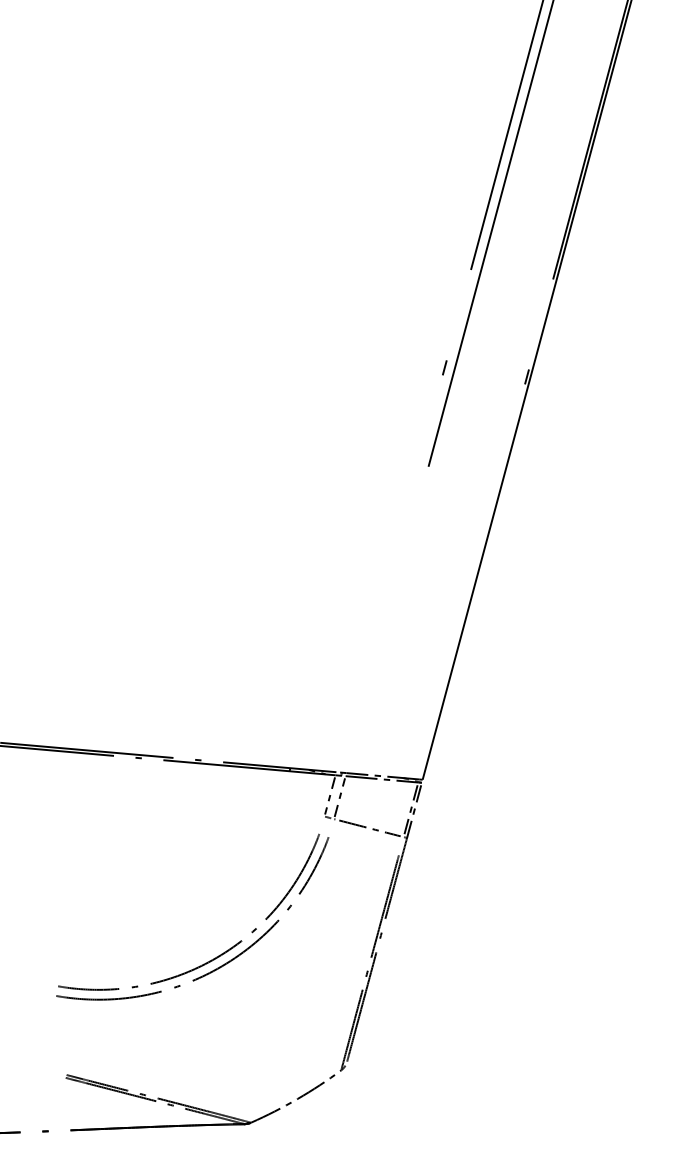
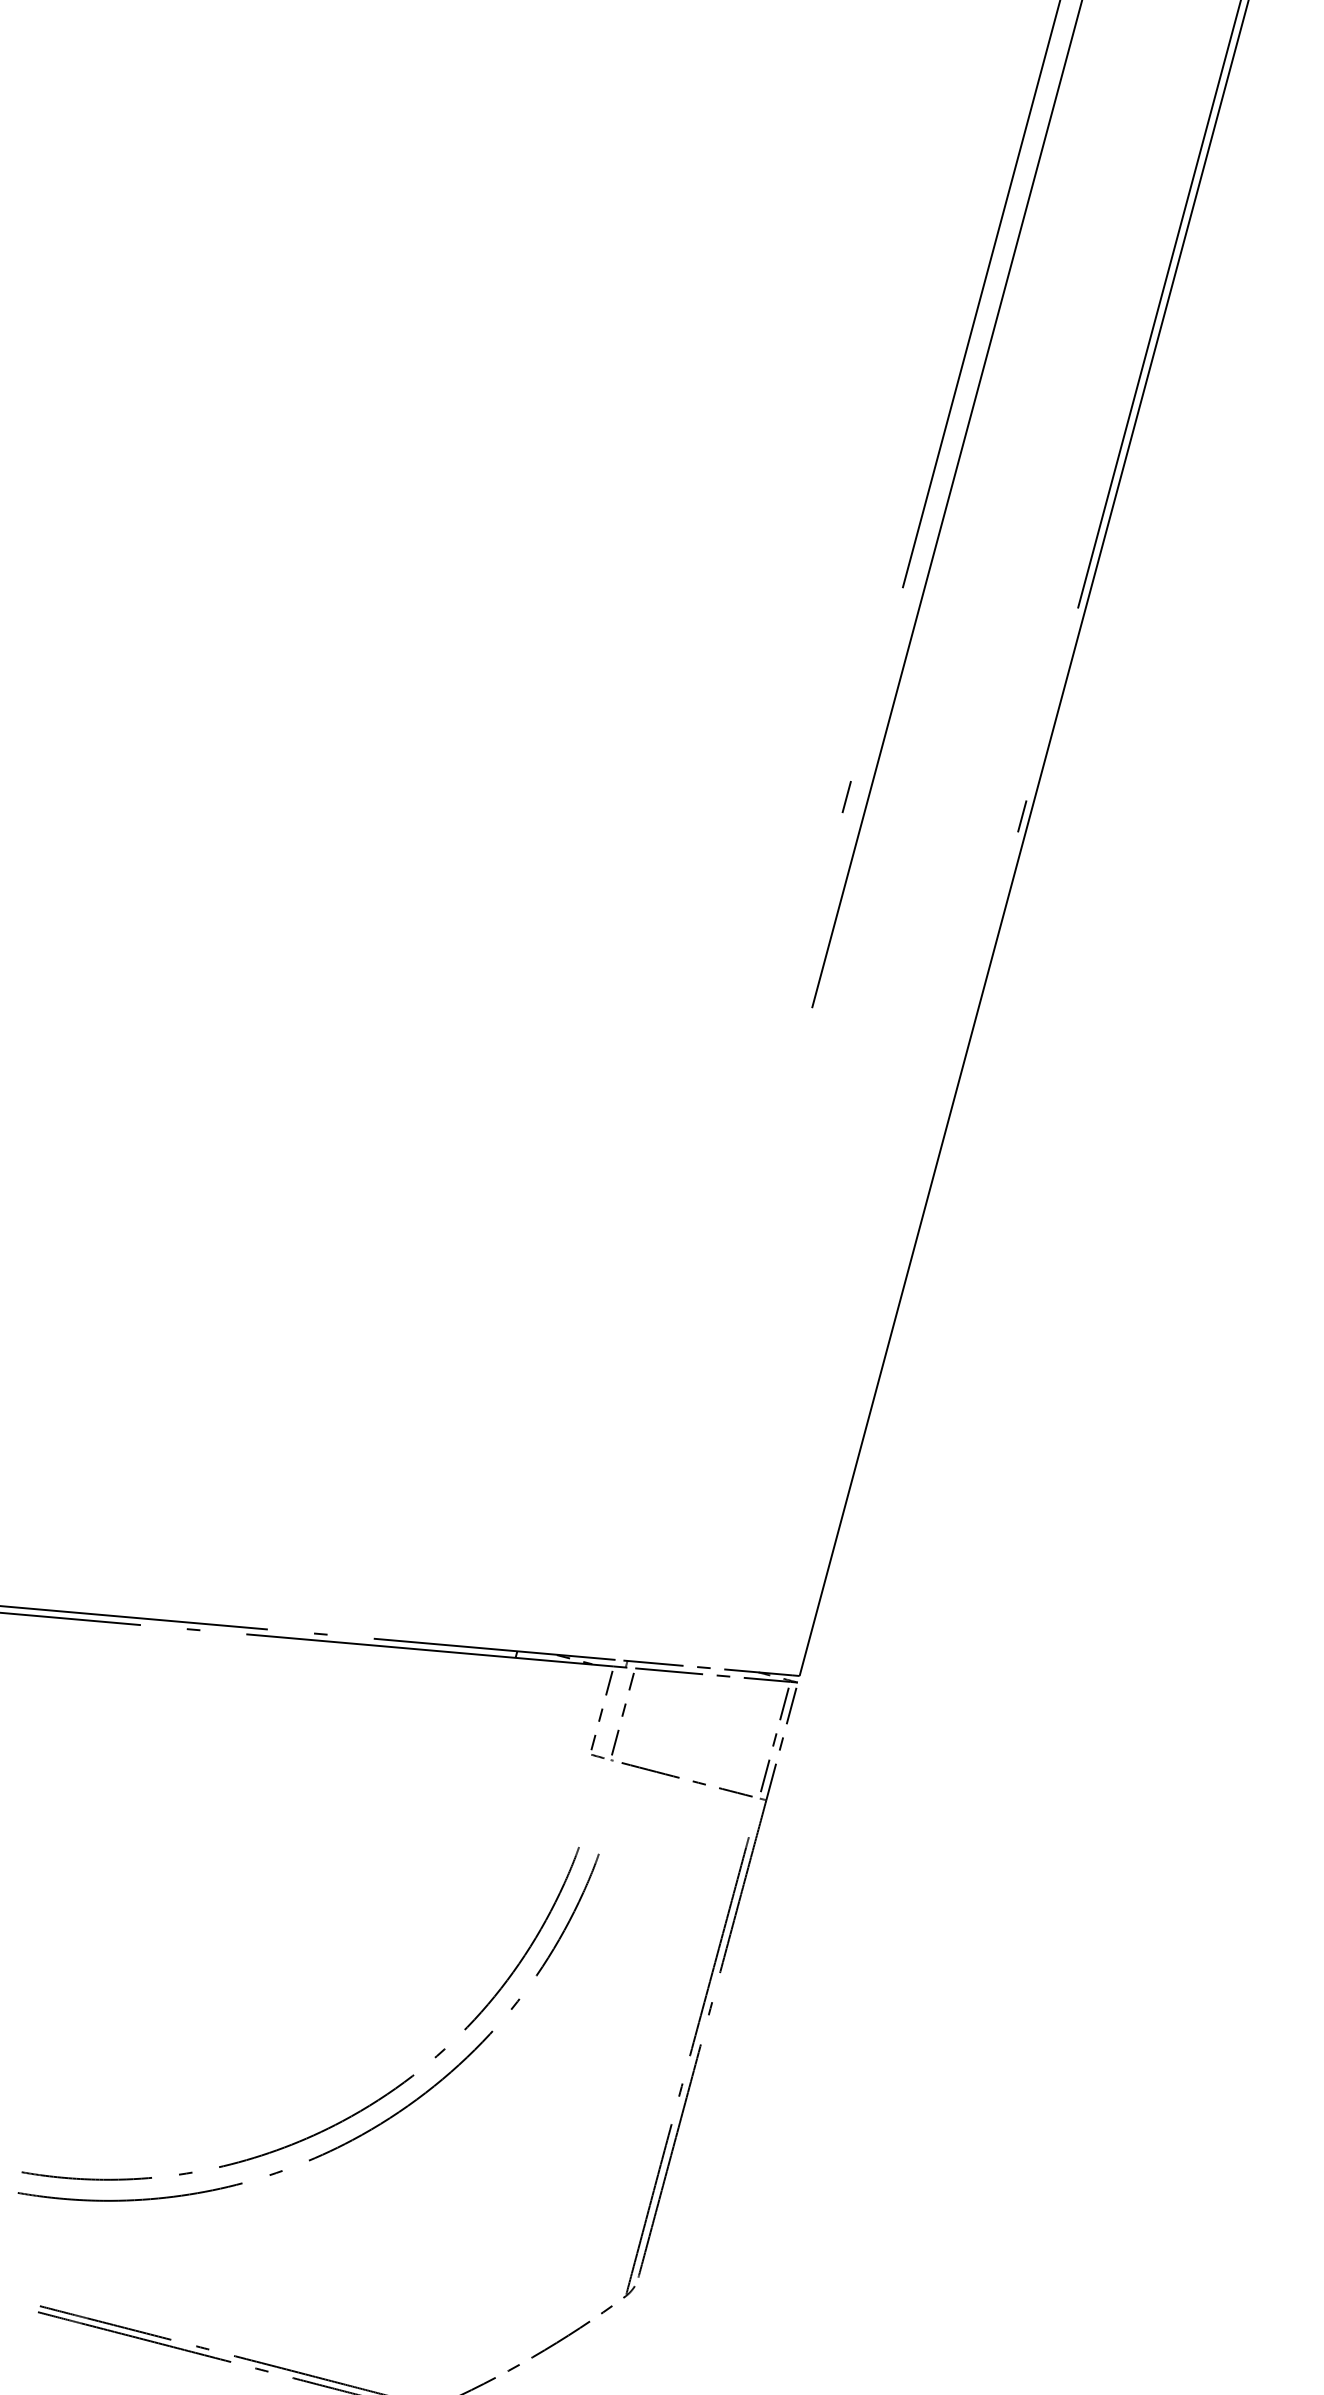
part: (216, 956) -> (359, 2108), moved

